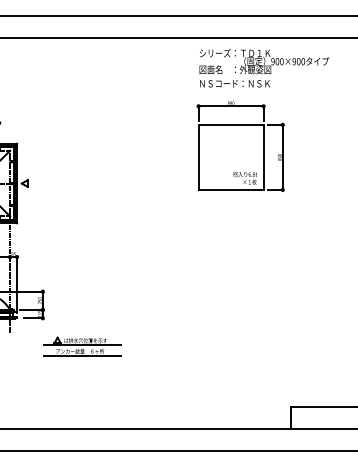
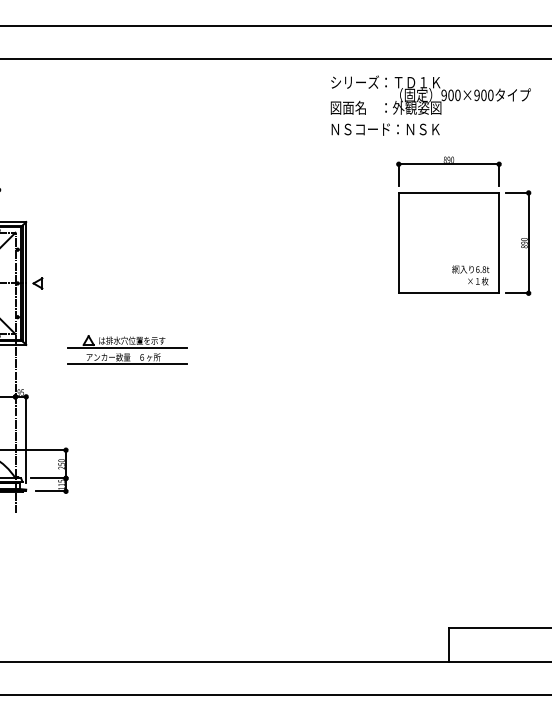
text: (264, 68) -> (431, 105), moved
part: (240, 146) -> (463, 226), moved
part: (82, 346) -> (127, 349), moved

